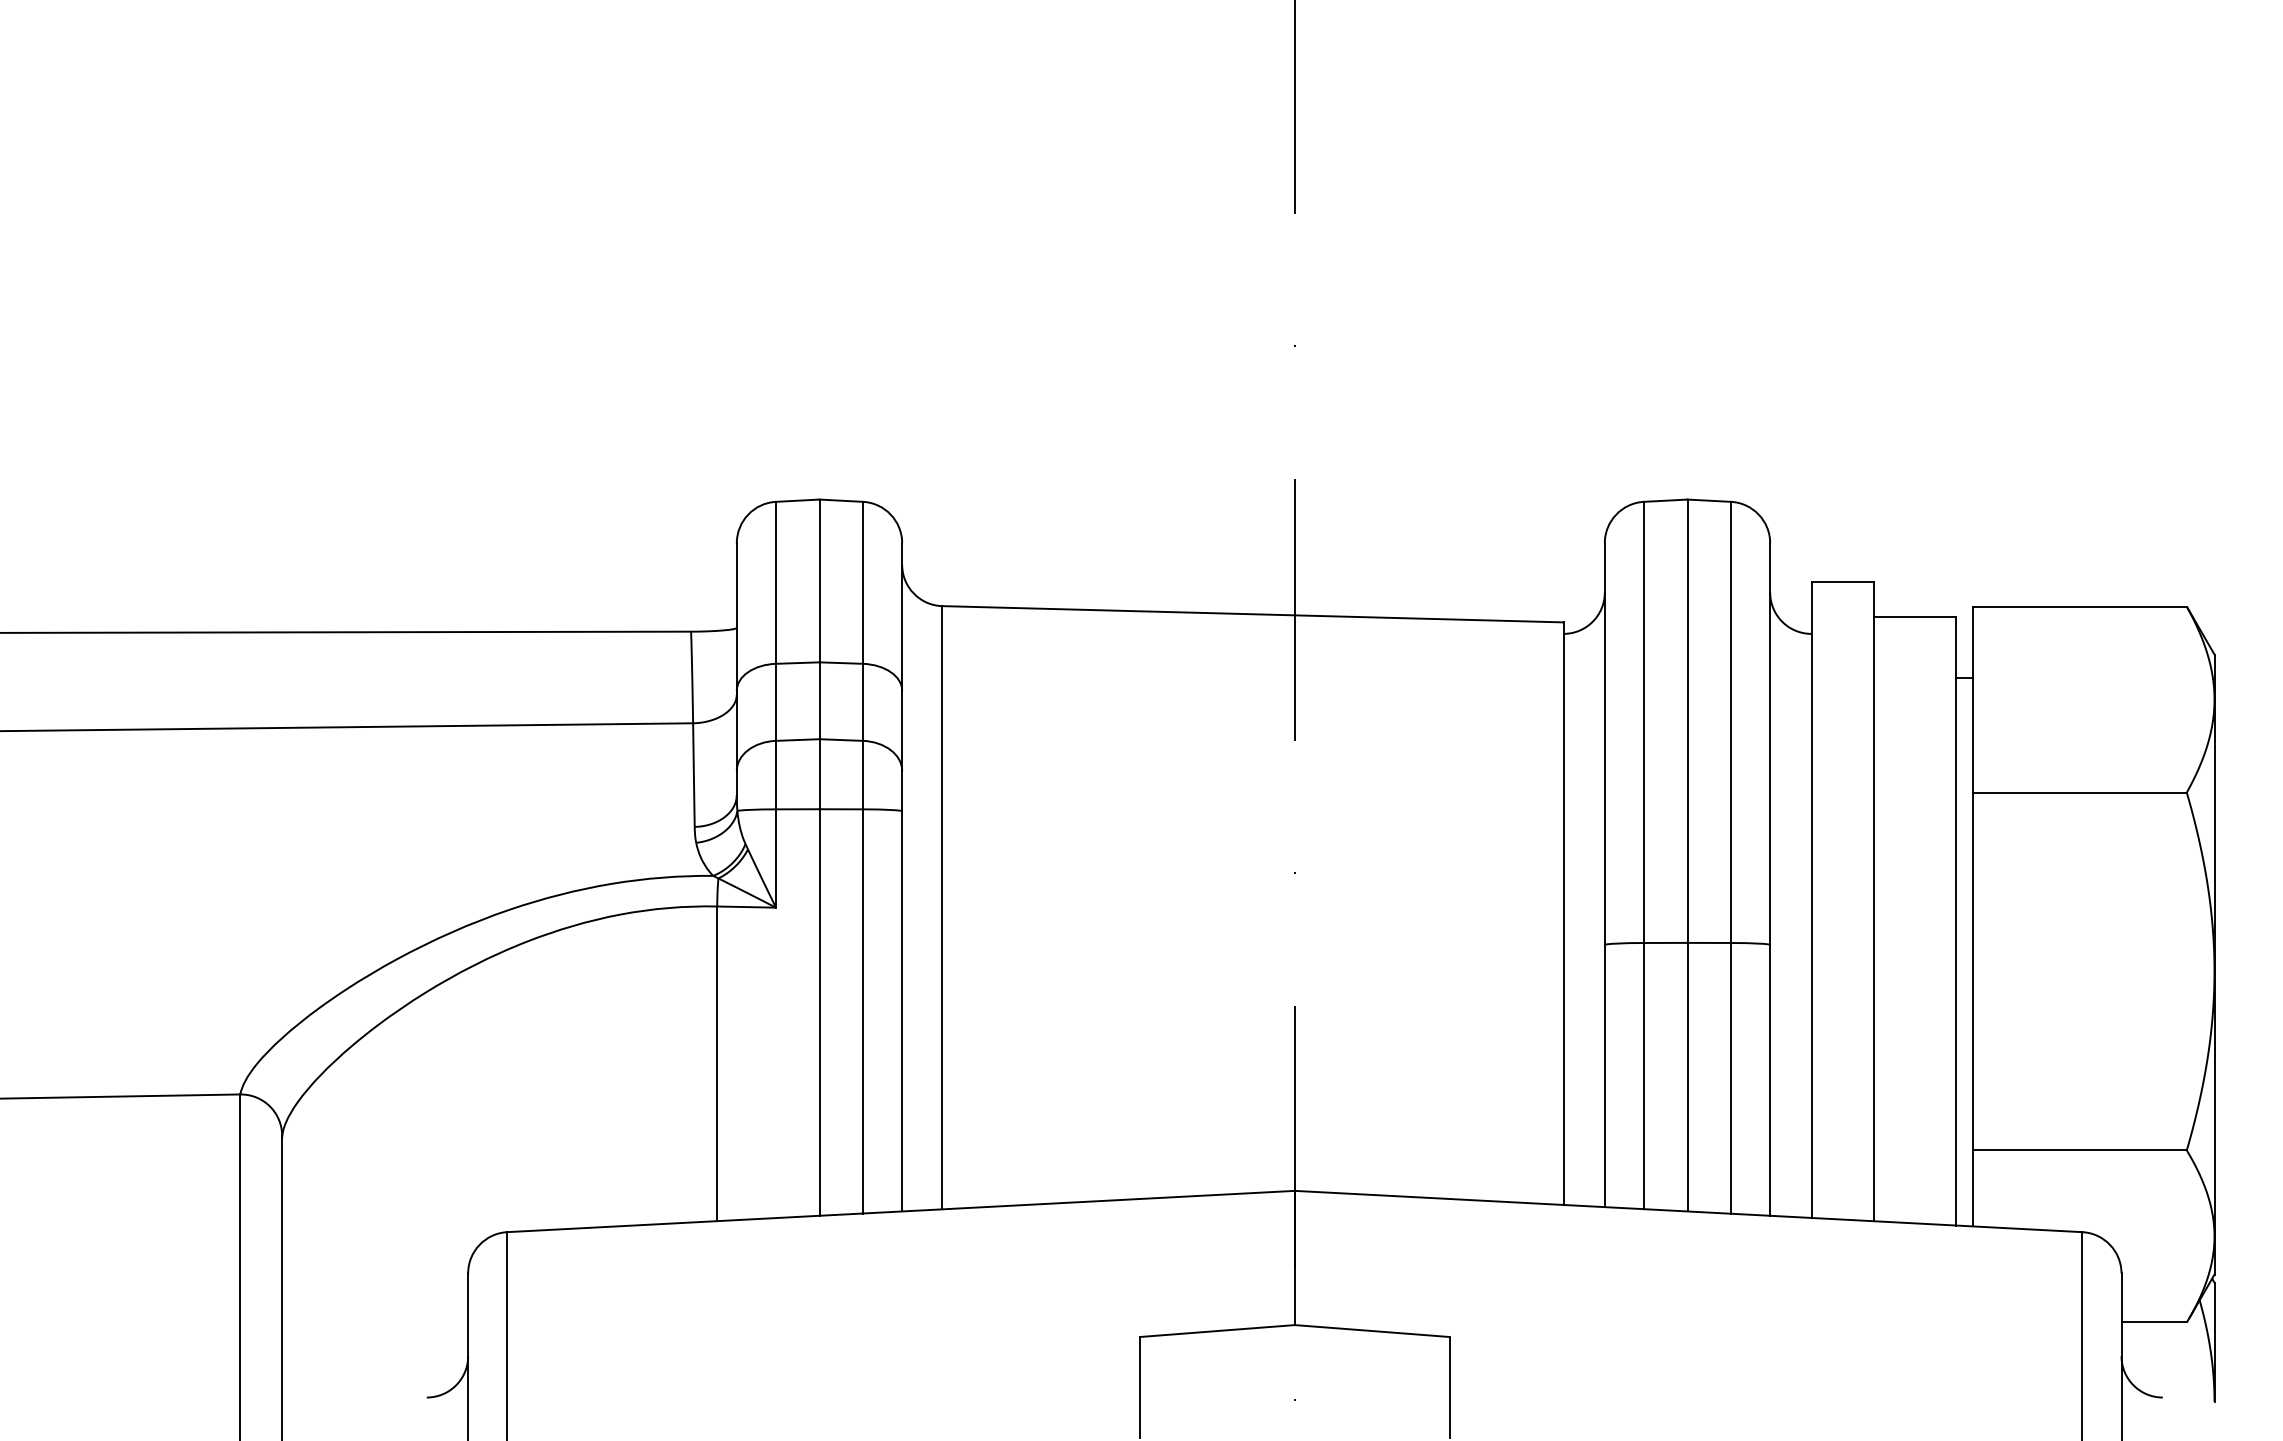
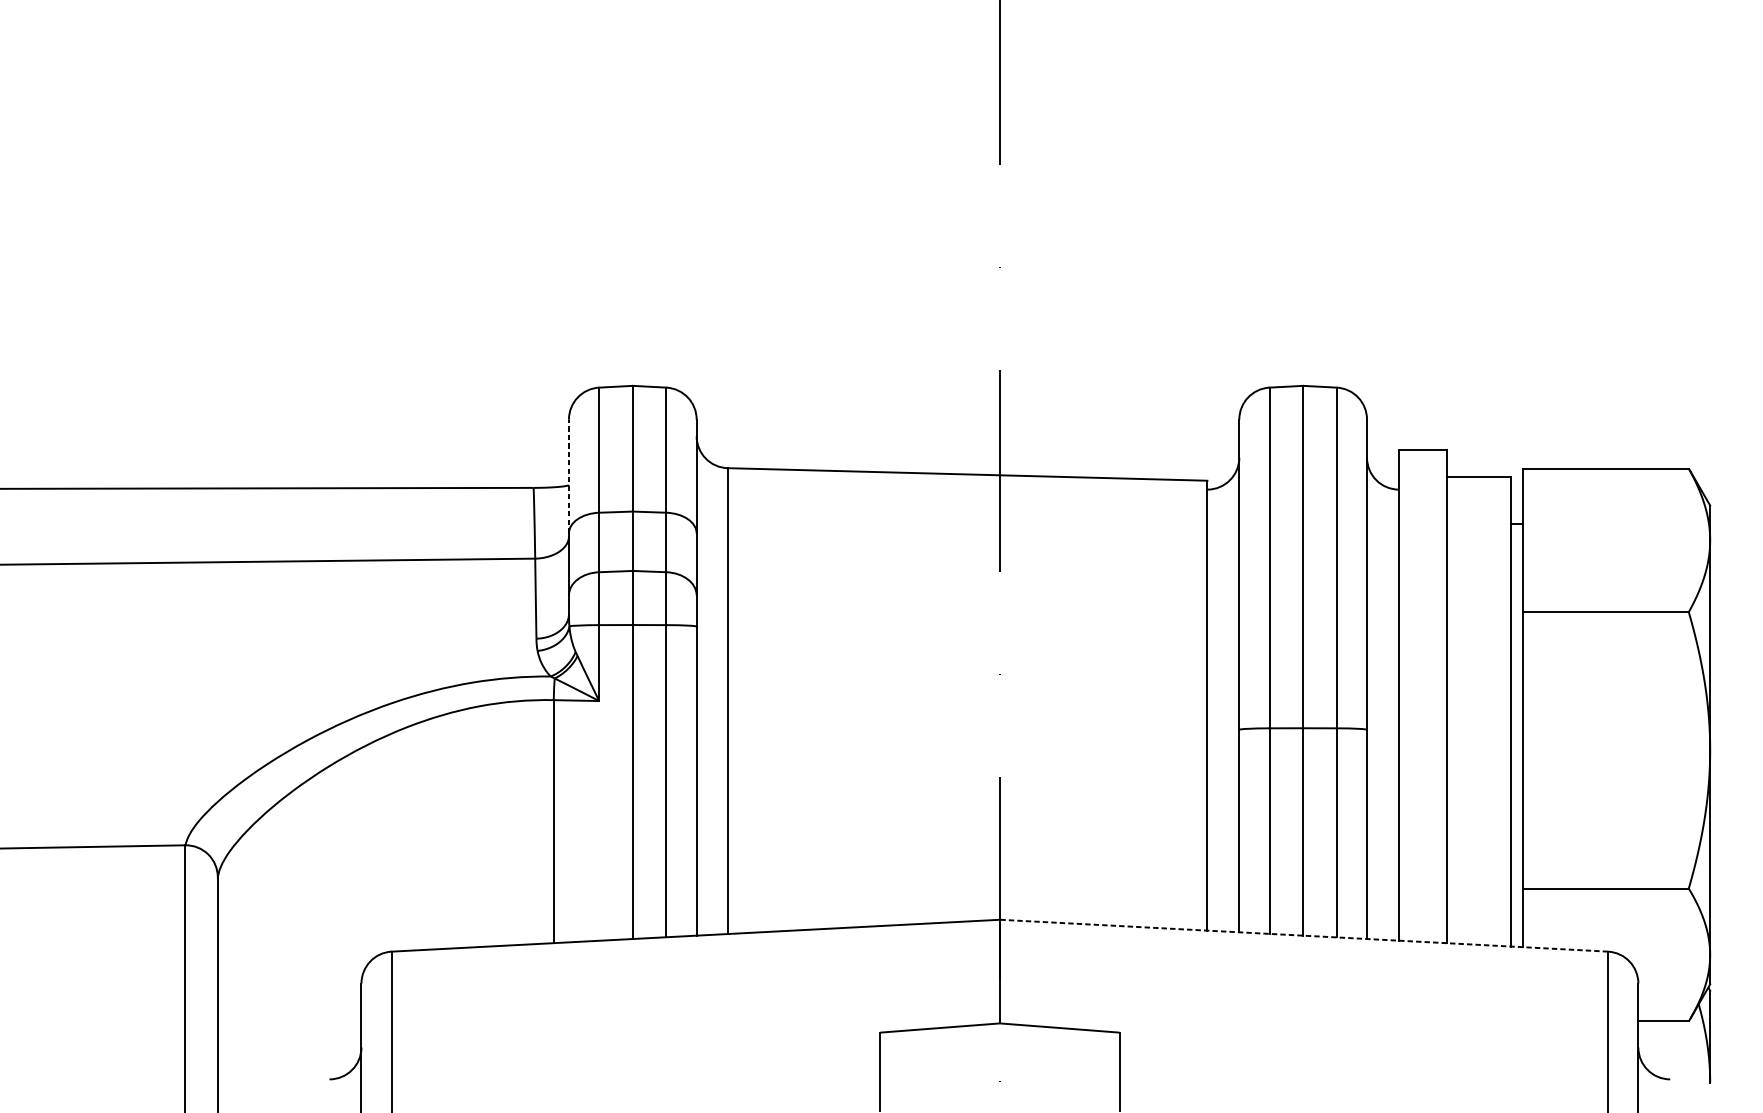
line: (736, 617) -> (568, 476), solid -> dashed
line: (1688, 1211) -> (1303, 935), solid -> dashed

